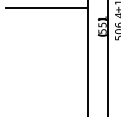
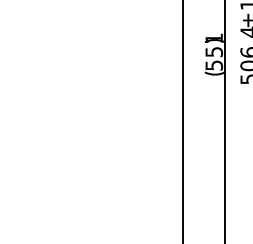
line: (46, 7) -> (97, 15), removed

